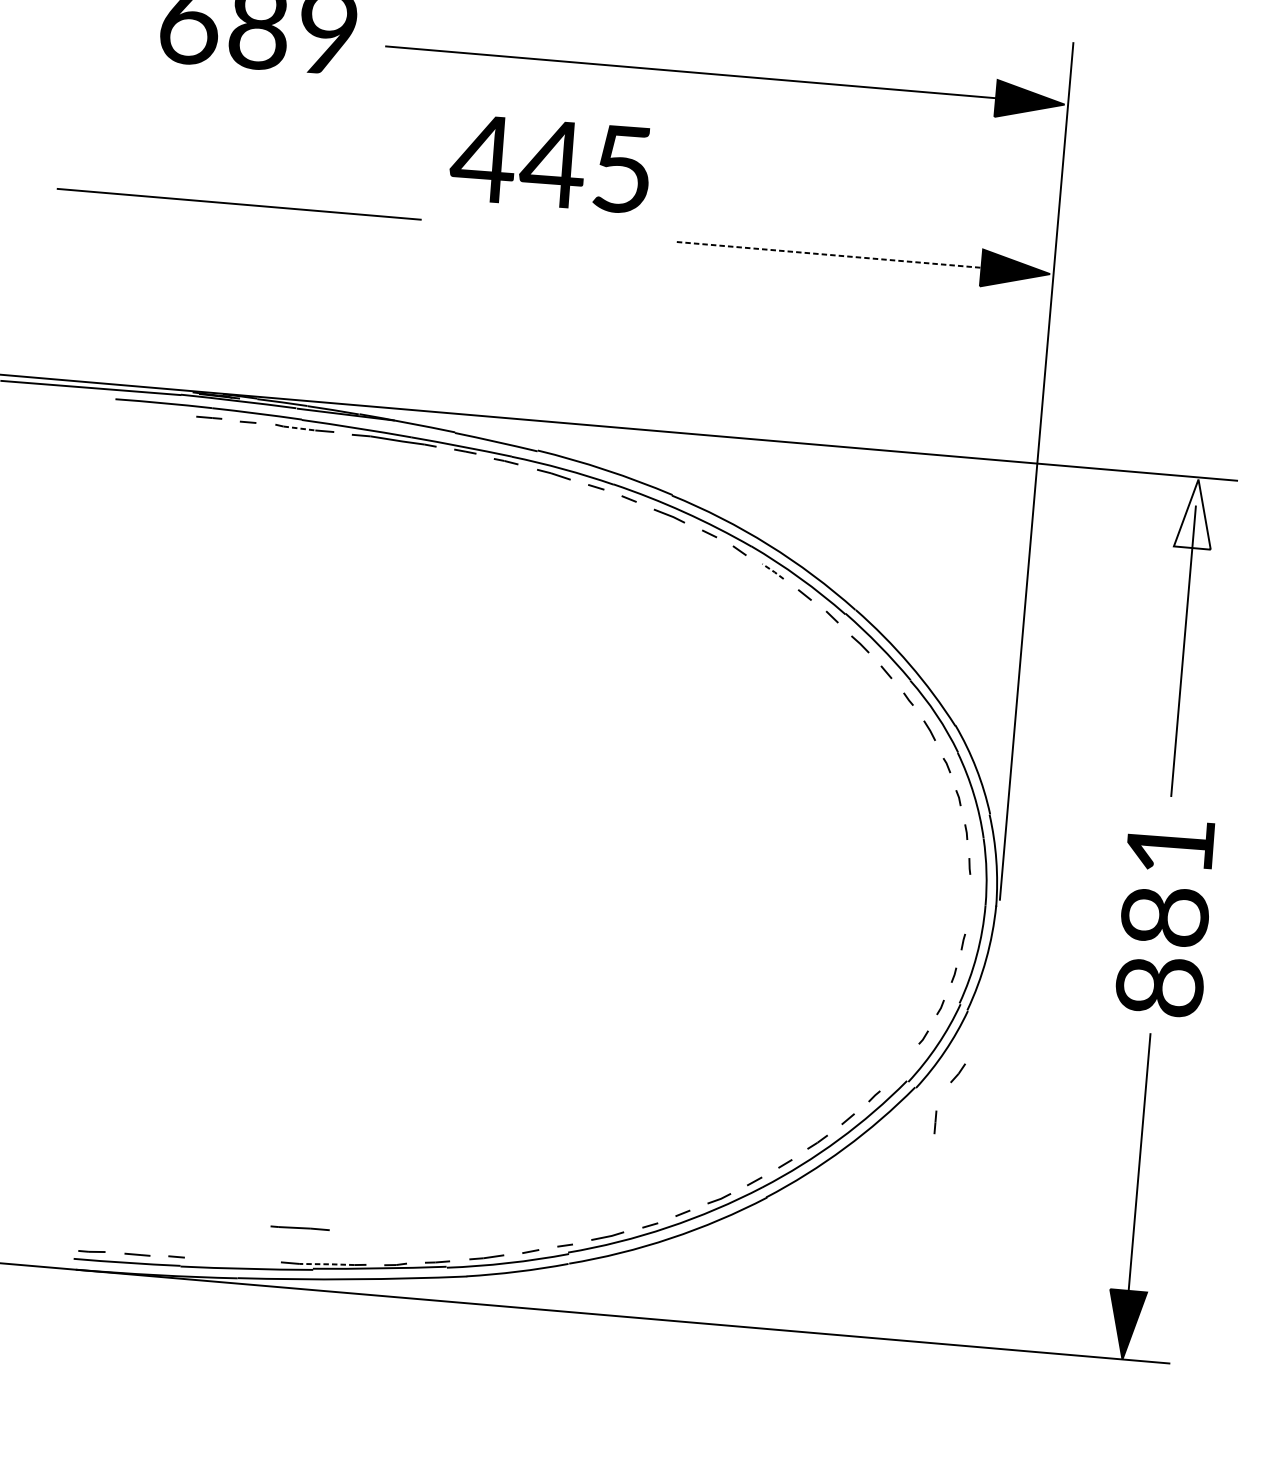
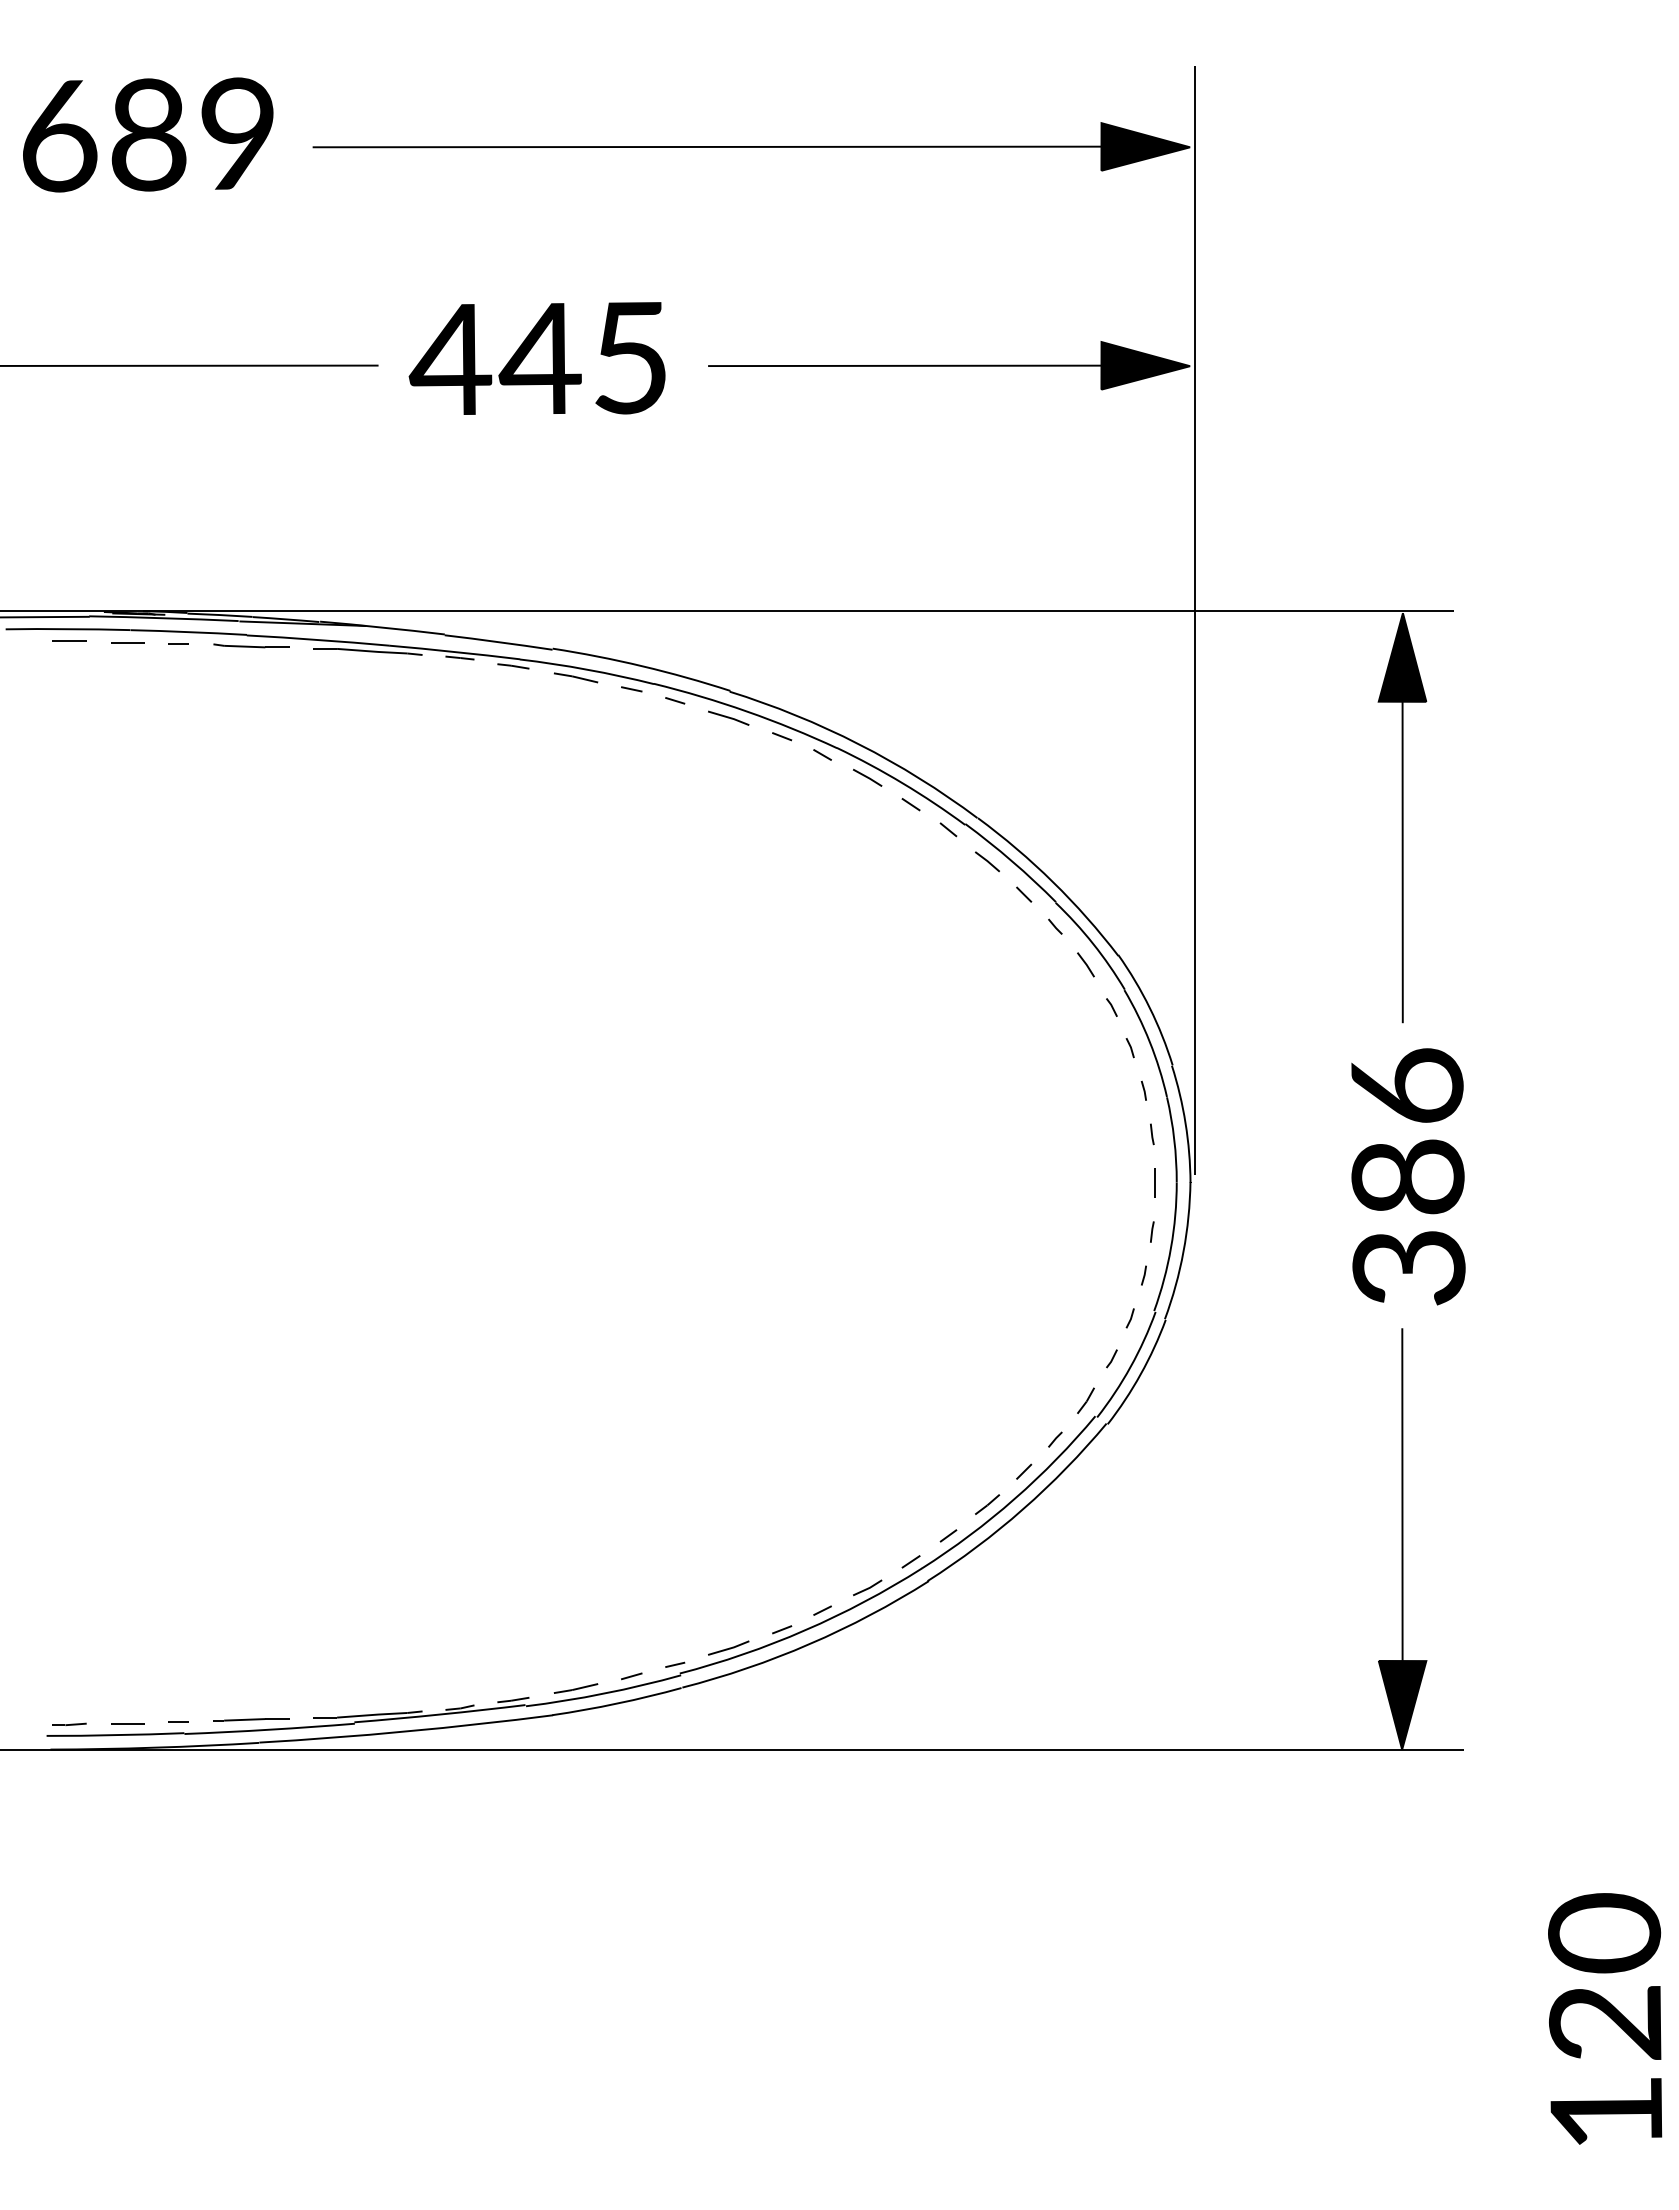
text: (549, 163) -> (536, 358), moved
line: (850, 256) -> (932, 365), dashed -> solid
line: (164, 412) -> (69, 640), added
line: (299, 428) -> (244, 646), dashed -> solid
fill: (1195, 513) -> (1402, 657), added
line: (773, 571) -> (868, 777), dashed -> solid
text: (1170, 845) -> (1407, 1085), 1 -> 6
text: (1159, 986) -> (1408, 1267), 8 -> 3
part: (957, 1073) -> (1085, 1400), moved
line: (934, 1121) -> (1154, 1182), moved
line: (300, 1228) -> (251, 1719), moved
line: (327, 1263) -> (372, 1714), dashed -> solid

